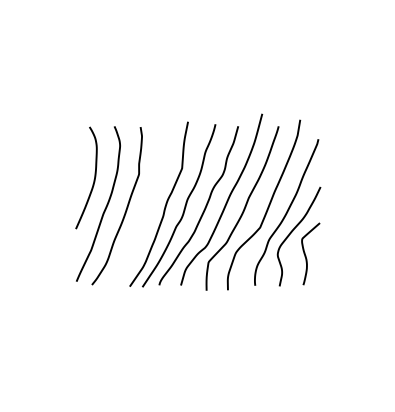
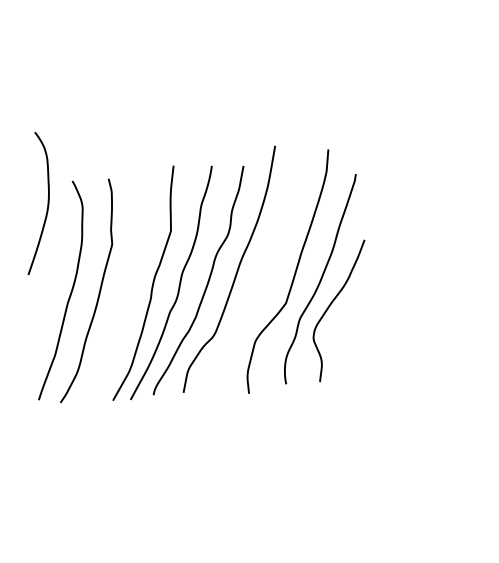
curve: (93, 179) -> (46, 204), moved
curve: (243, 208) -> (260, 278), removed
curve: (306, 255) -> (353, 336), removed

